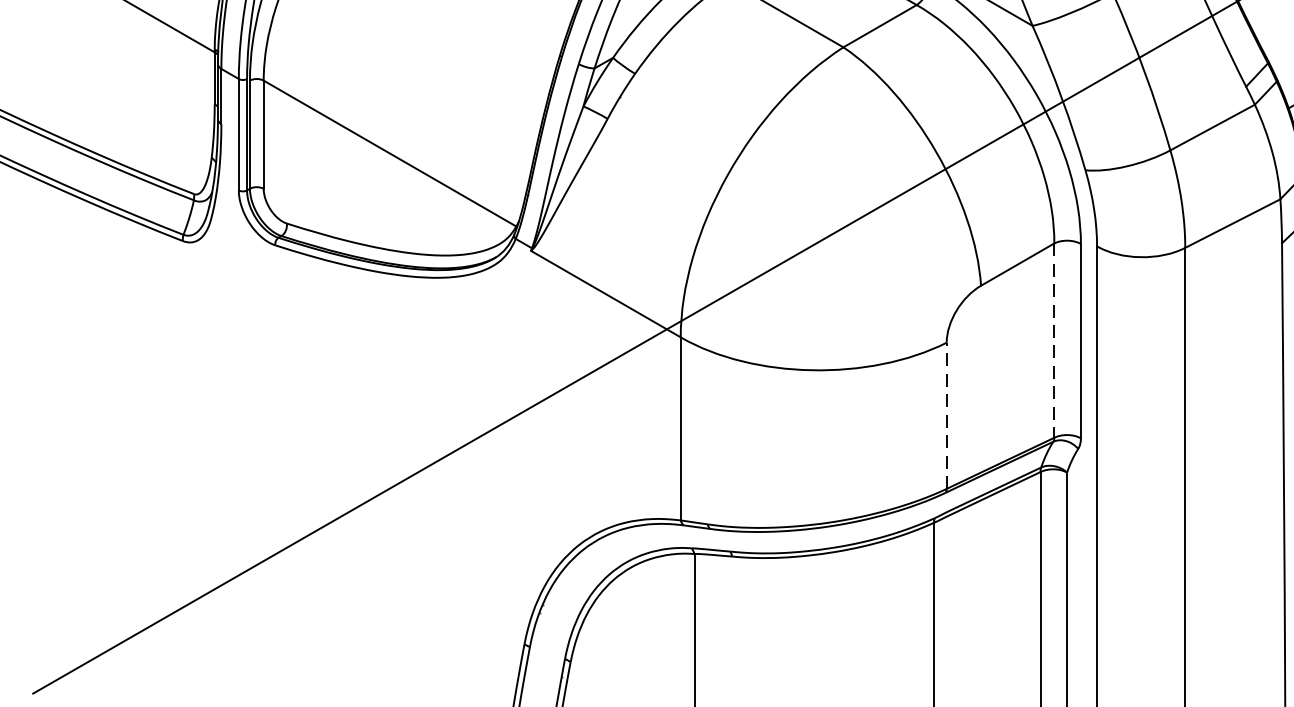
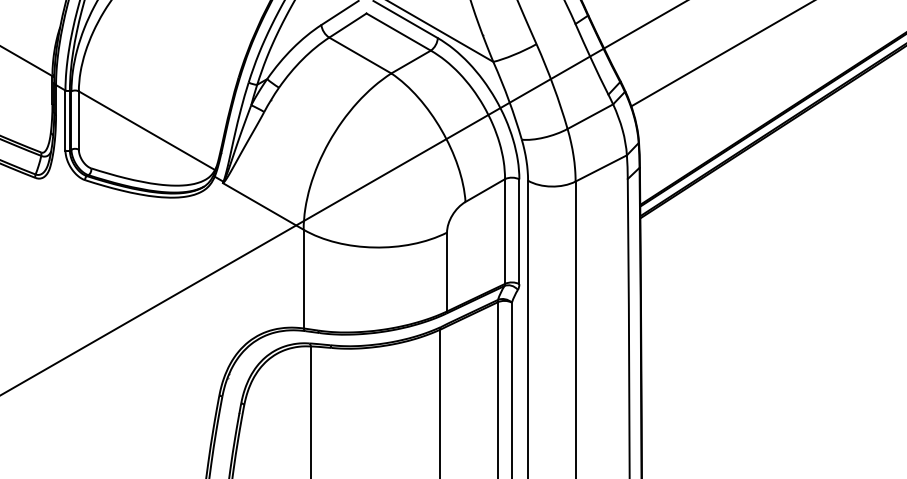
line: (1055, 342) -> (505, 232), dashed -> solid
line: (947, 414) -> (447, 271), dashed -> solid

